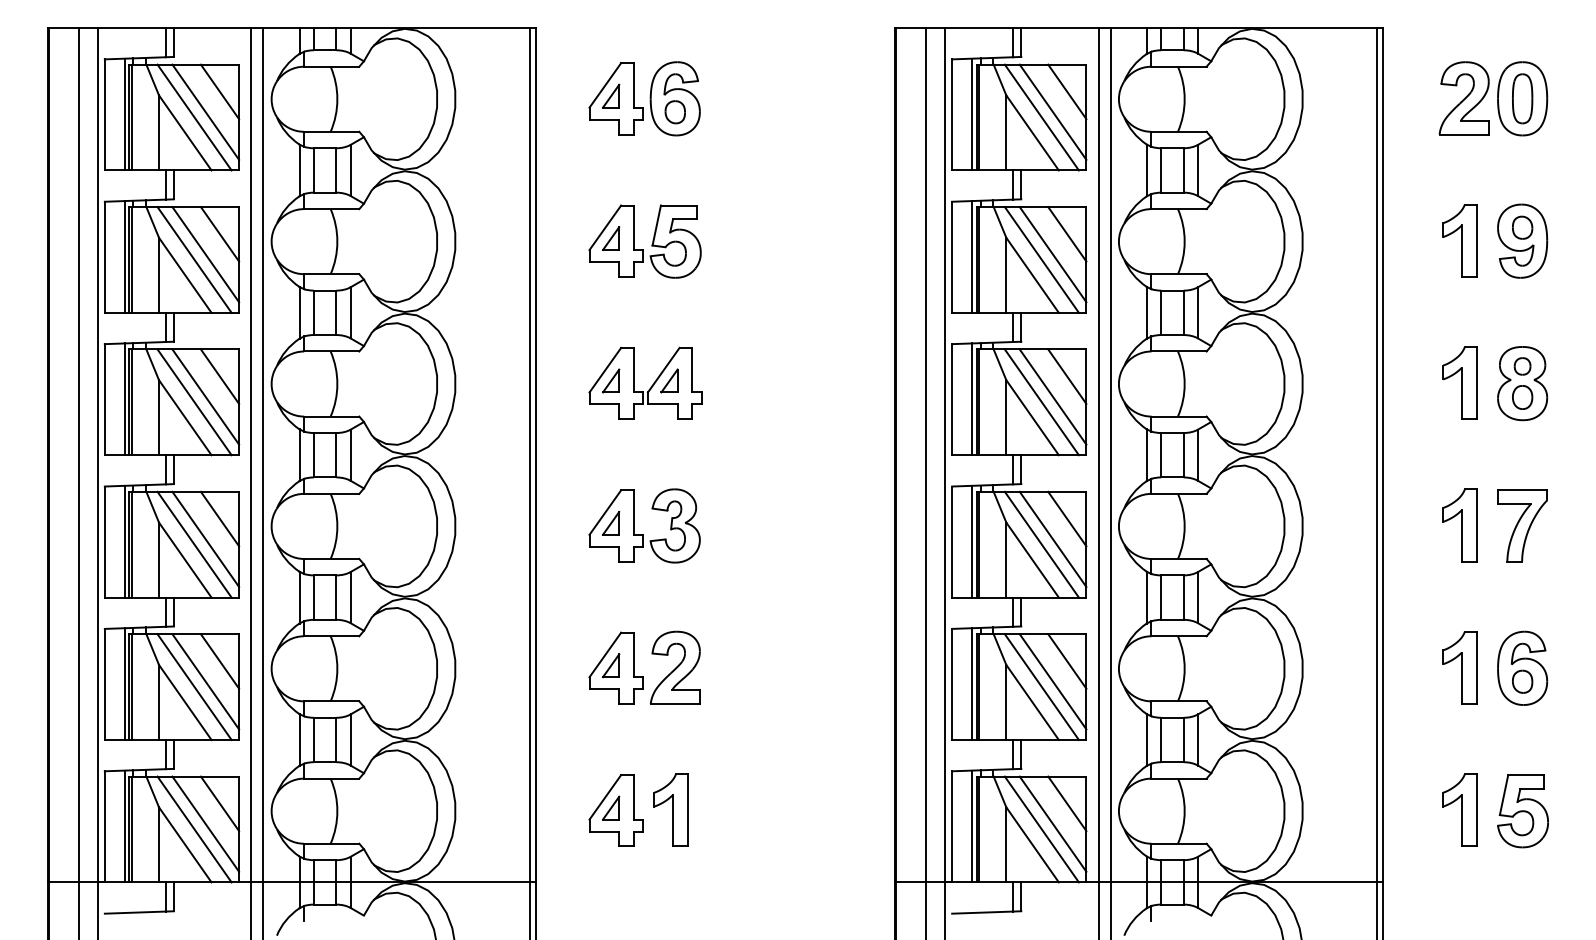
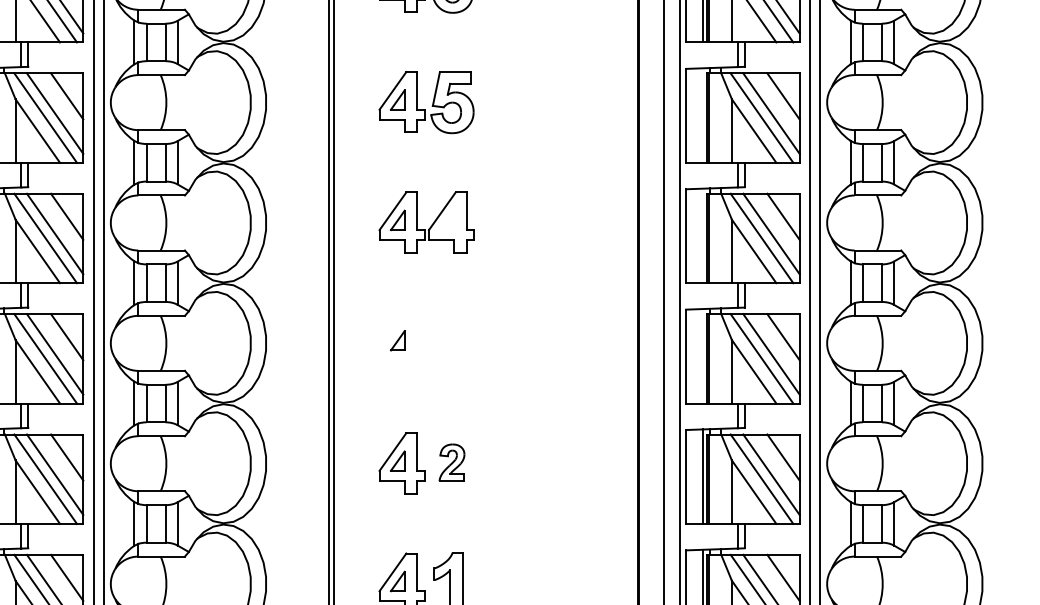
line: (972, 256) -> (703, 115), removed
part: (669, 380) -> (447, 220), removed
line: (972, 399) -> (703, 236), removed
part: (643, 534) -> (425, 350), removed
line: (972, 541) -> (703, 356), removed
part: (674, 667) -> (451, 462), size x0.6

